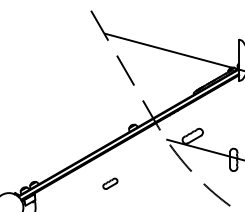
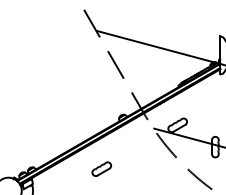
part: (110, 183) -> (101, 168), size x1.43

